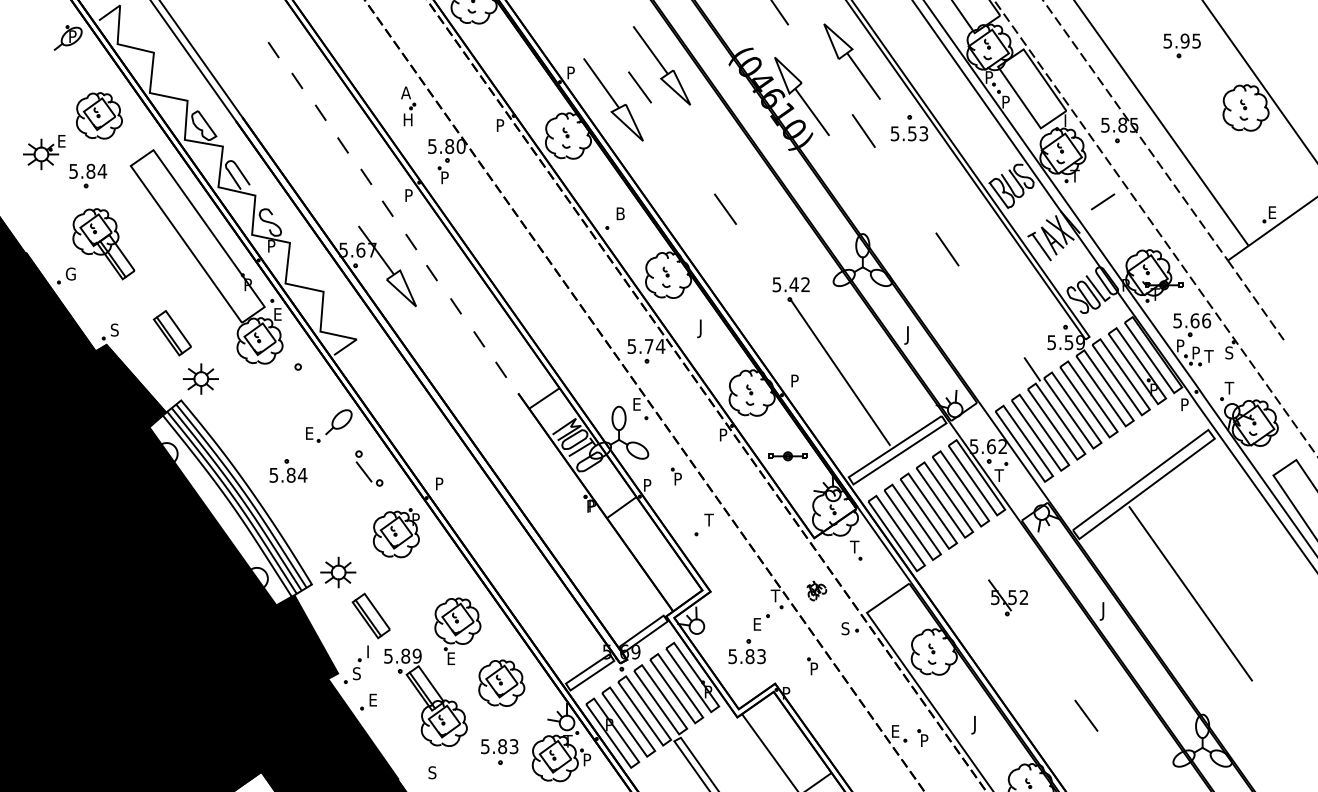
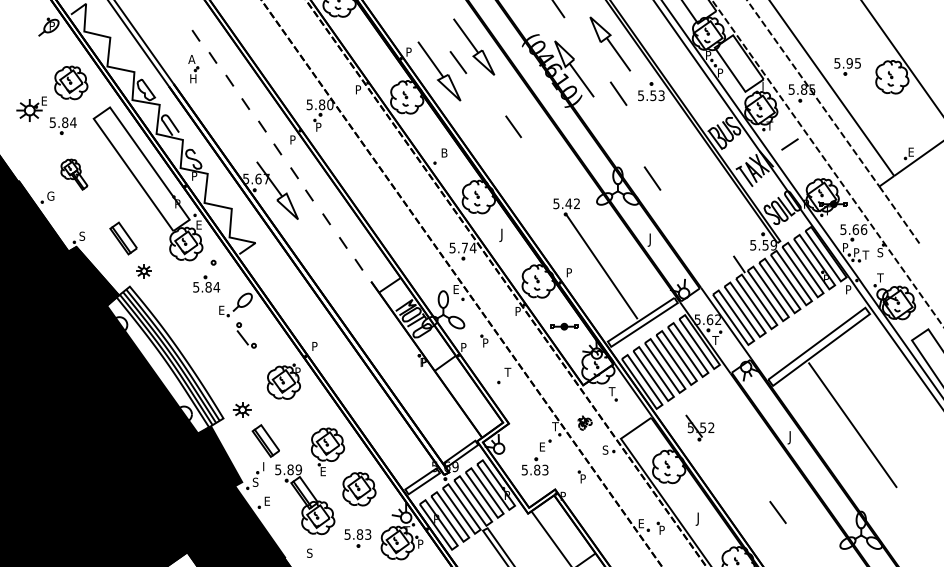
part: (1181, 45) -> (847, 66), moved
part: (408, 106) -> (193, 69), moved
line: (725, 208) -> (513, 126), moved
part: (103, 243) -> (74, 174), size x0.6
line: (947, 249) -> (652, 178), moved
part: (200, 377) -> (143, 270), size x0.6
part: (369, 468) -> (246, 335), moved
part: (288, 470) -> (206, 283), moved
part: (338, 571) -> (242, 409), size x0.7
part: (1007, 597) -> (699, 427), moved

